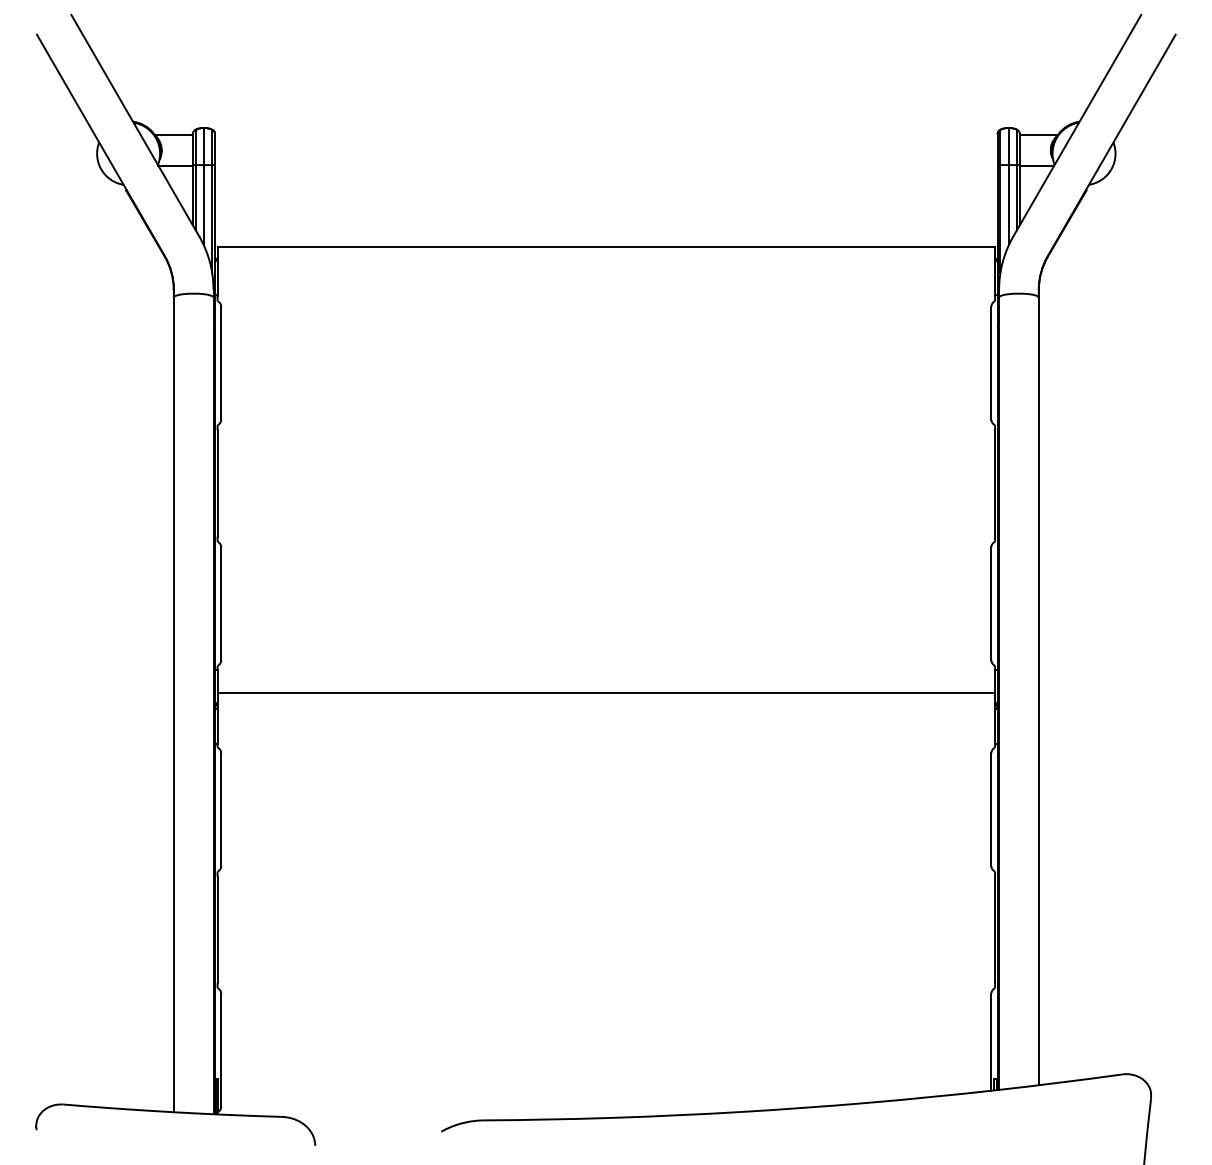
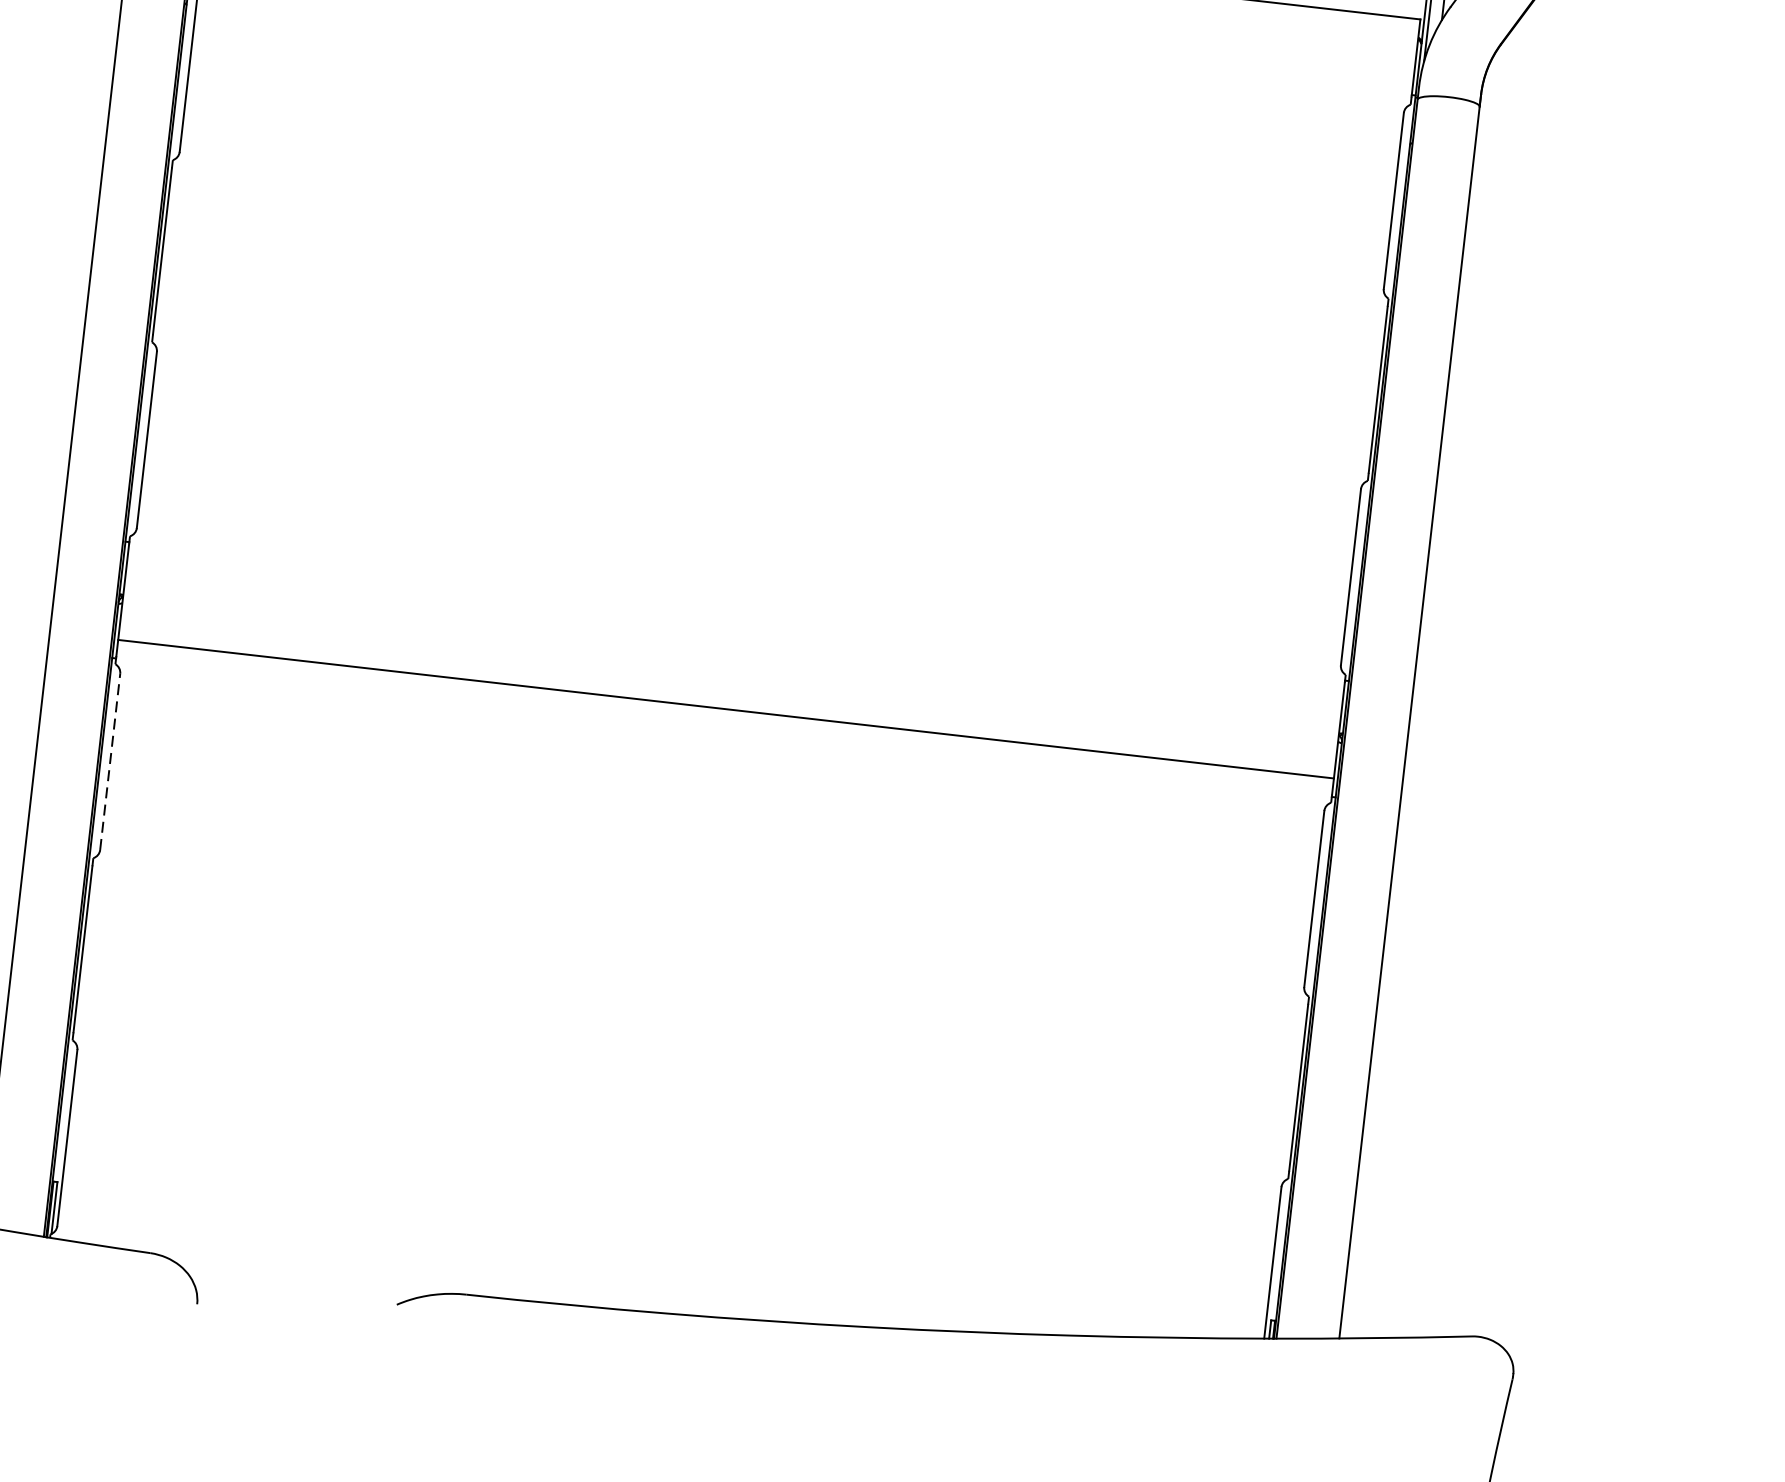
line: (606, 693) -> (726, 709), moved
line: (221, 809) -> (110, 761), solid -> dashed

